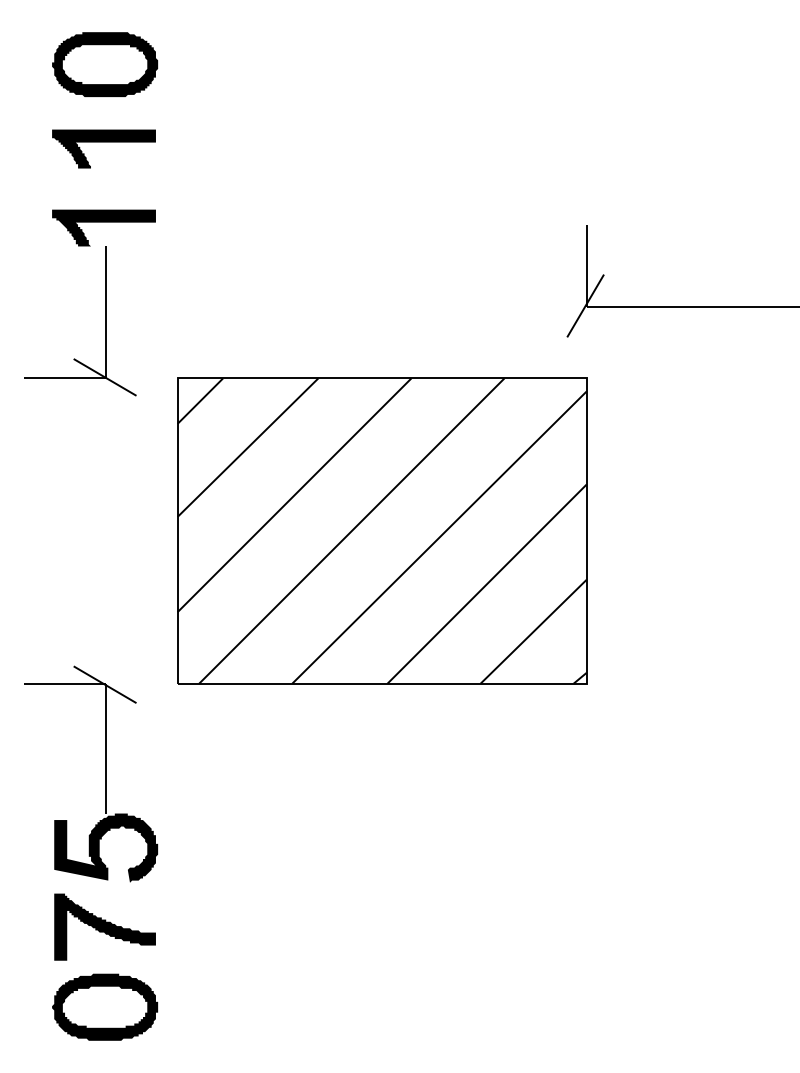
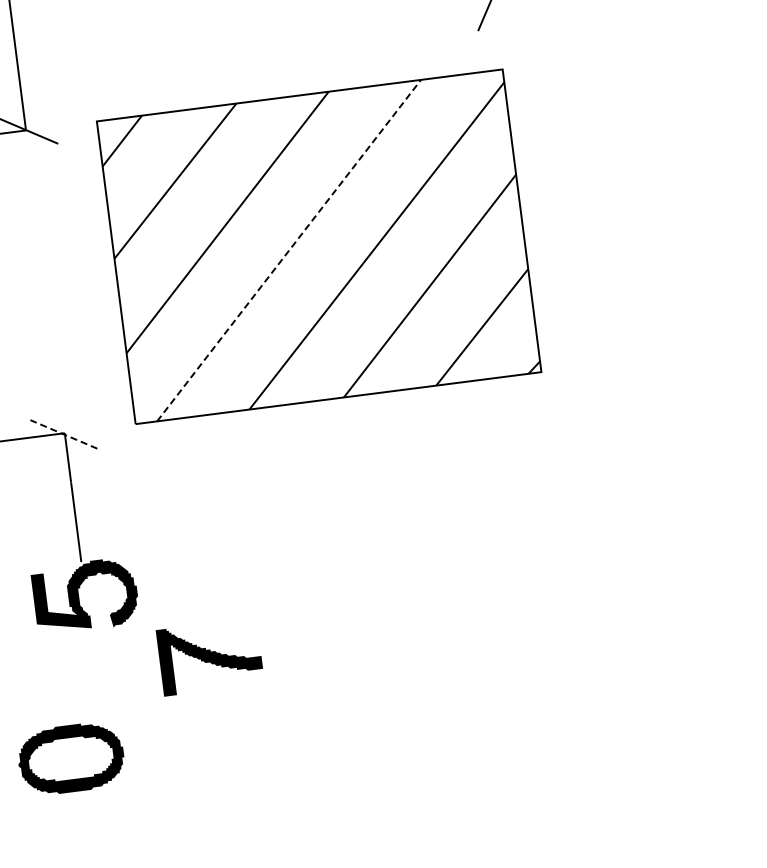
line: (351, 531) -> (288, 251), solid -> dashed
line: (104, 684) -> (63, 434), solid -> dashed
part: (104, 926) -> (209, 656), moved
part: (105, 1006) -> (71, 757), moved

